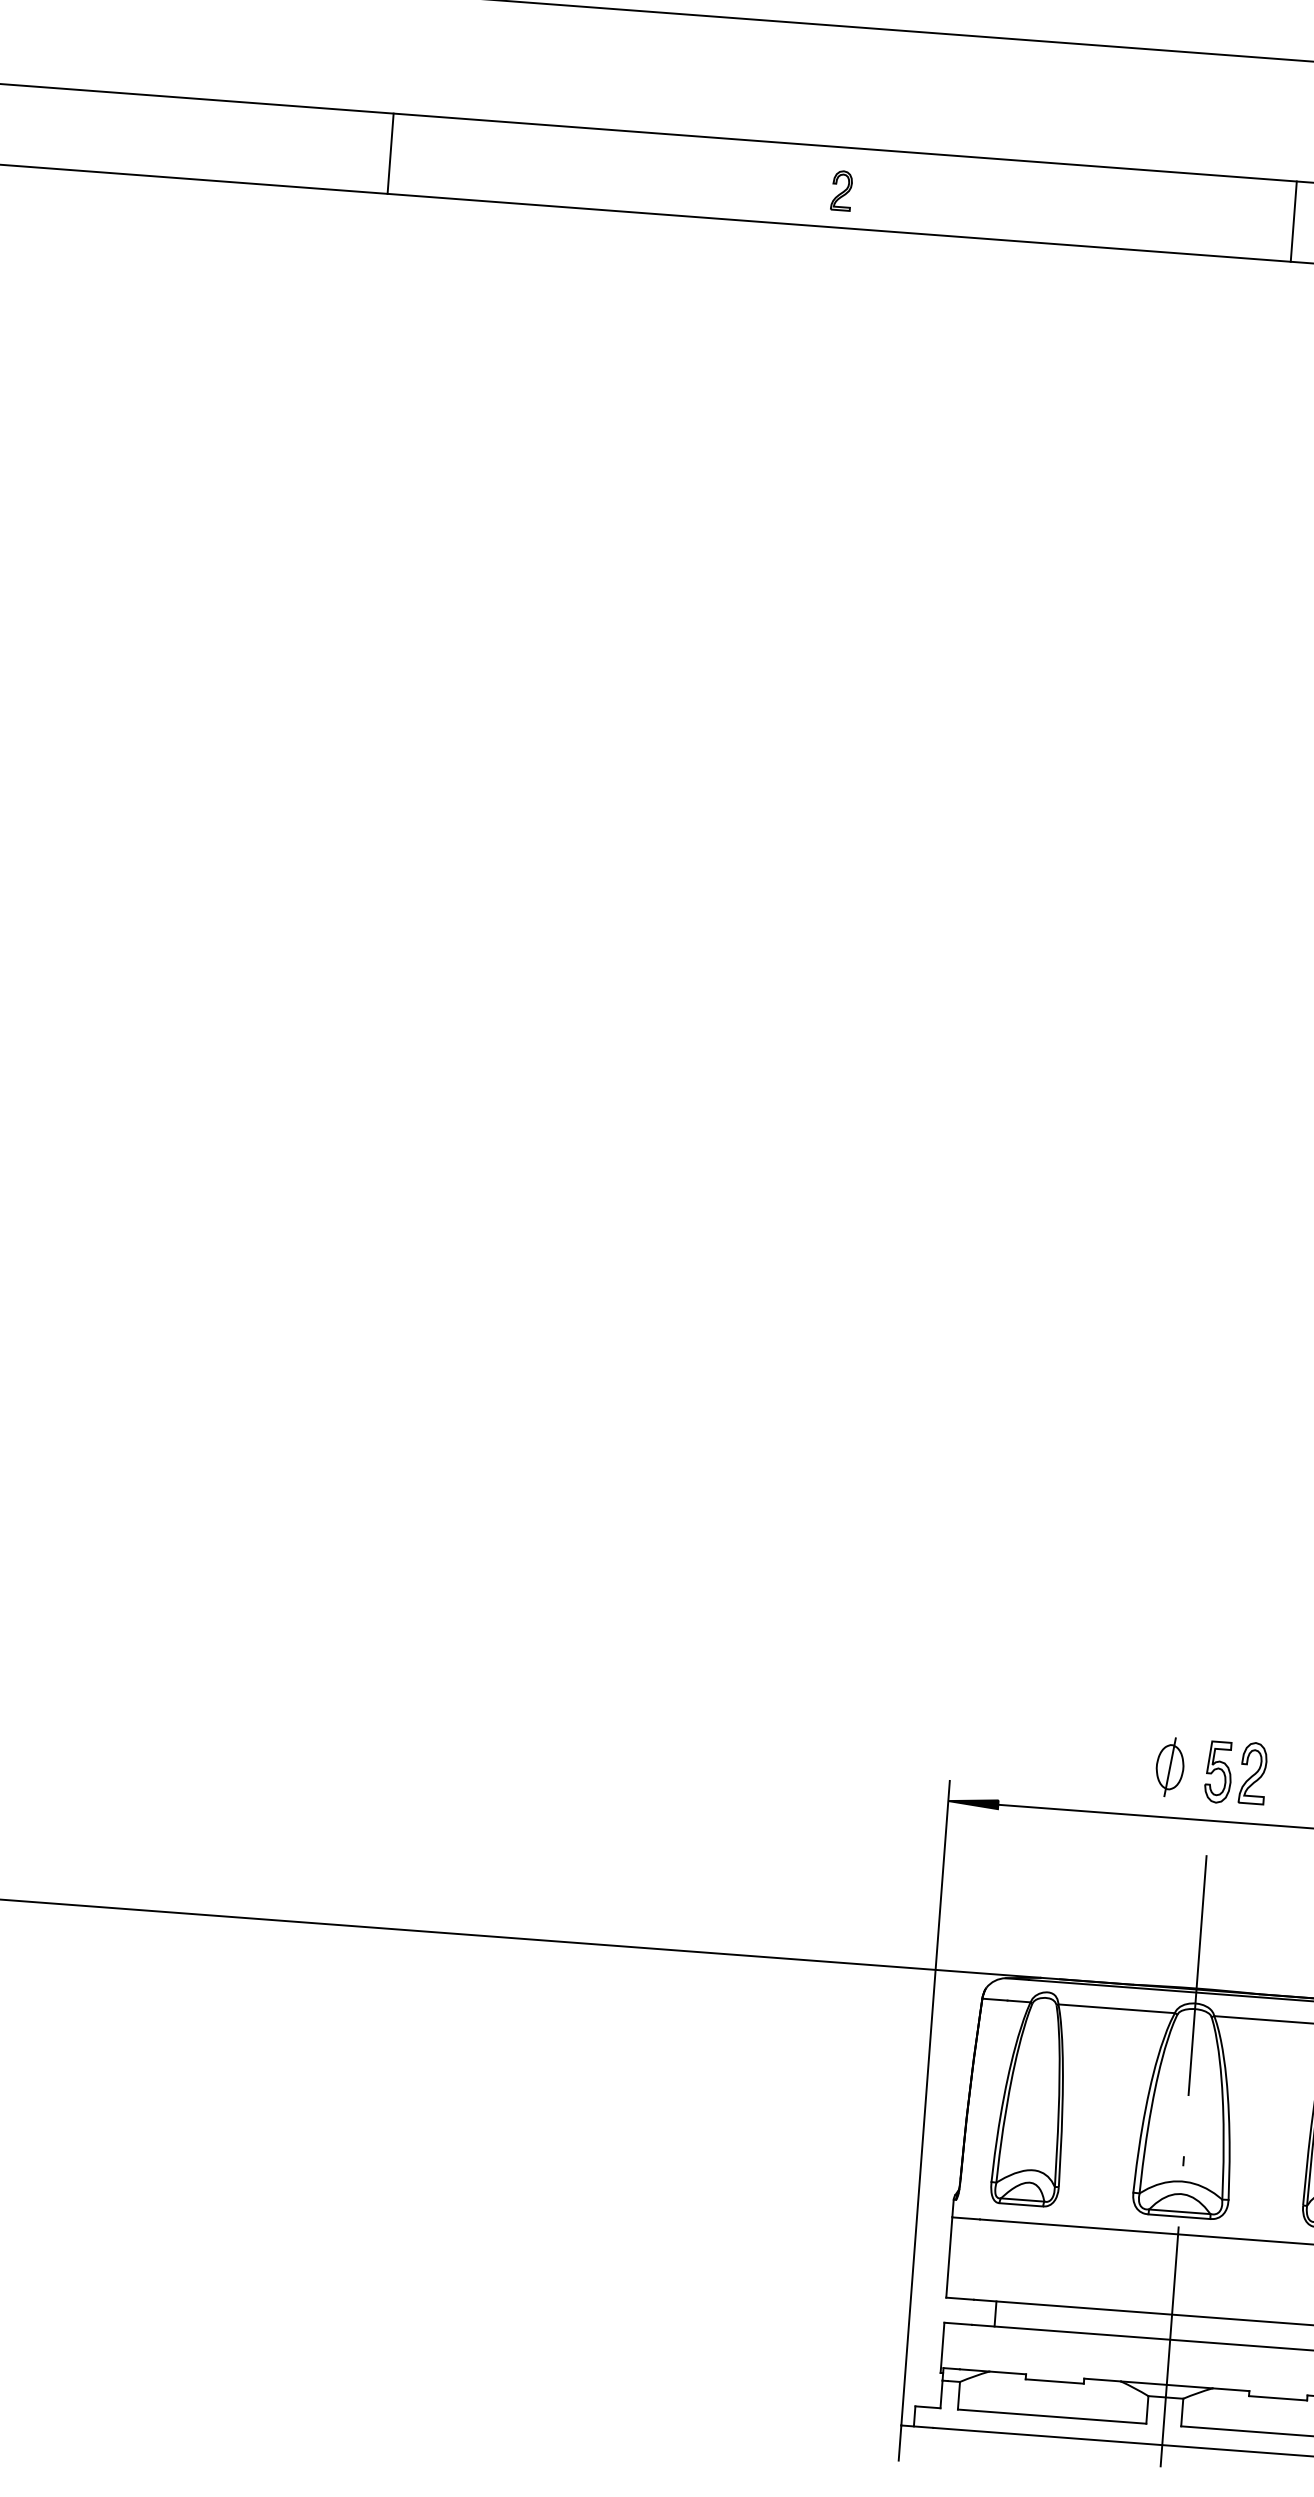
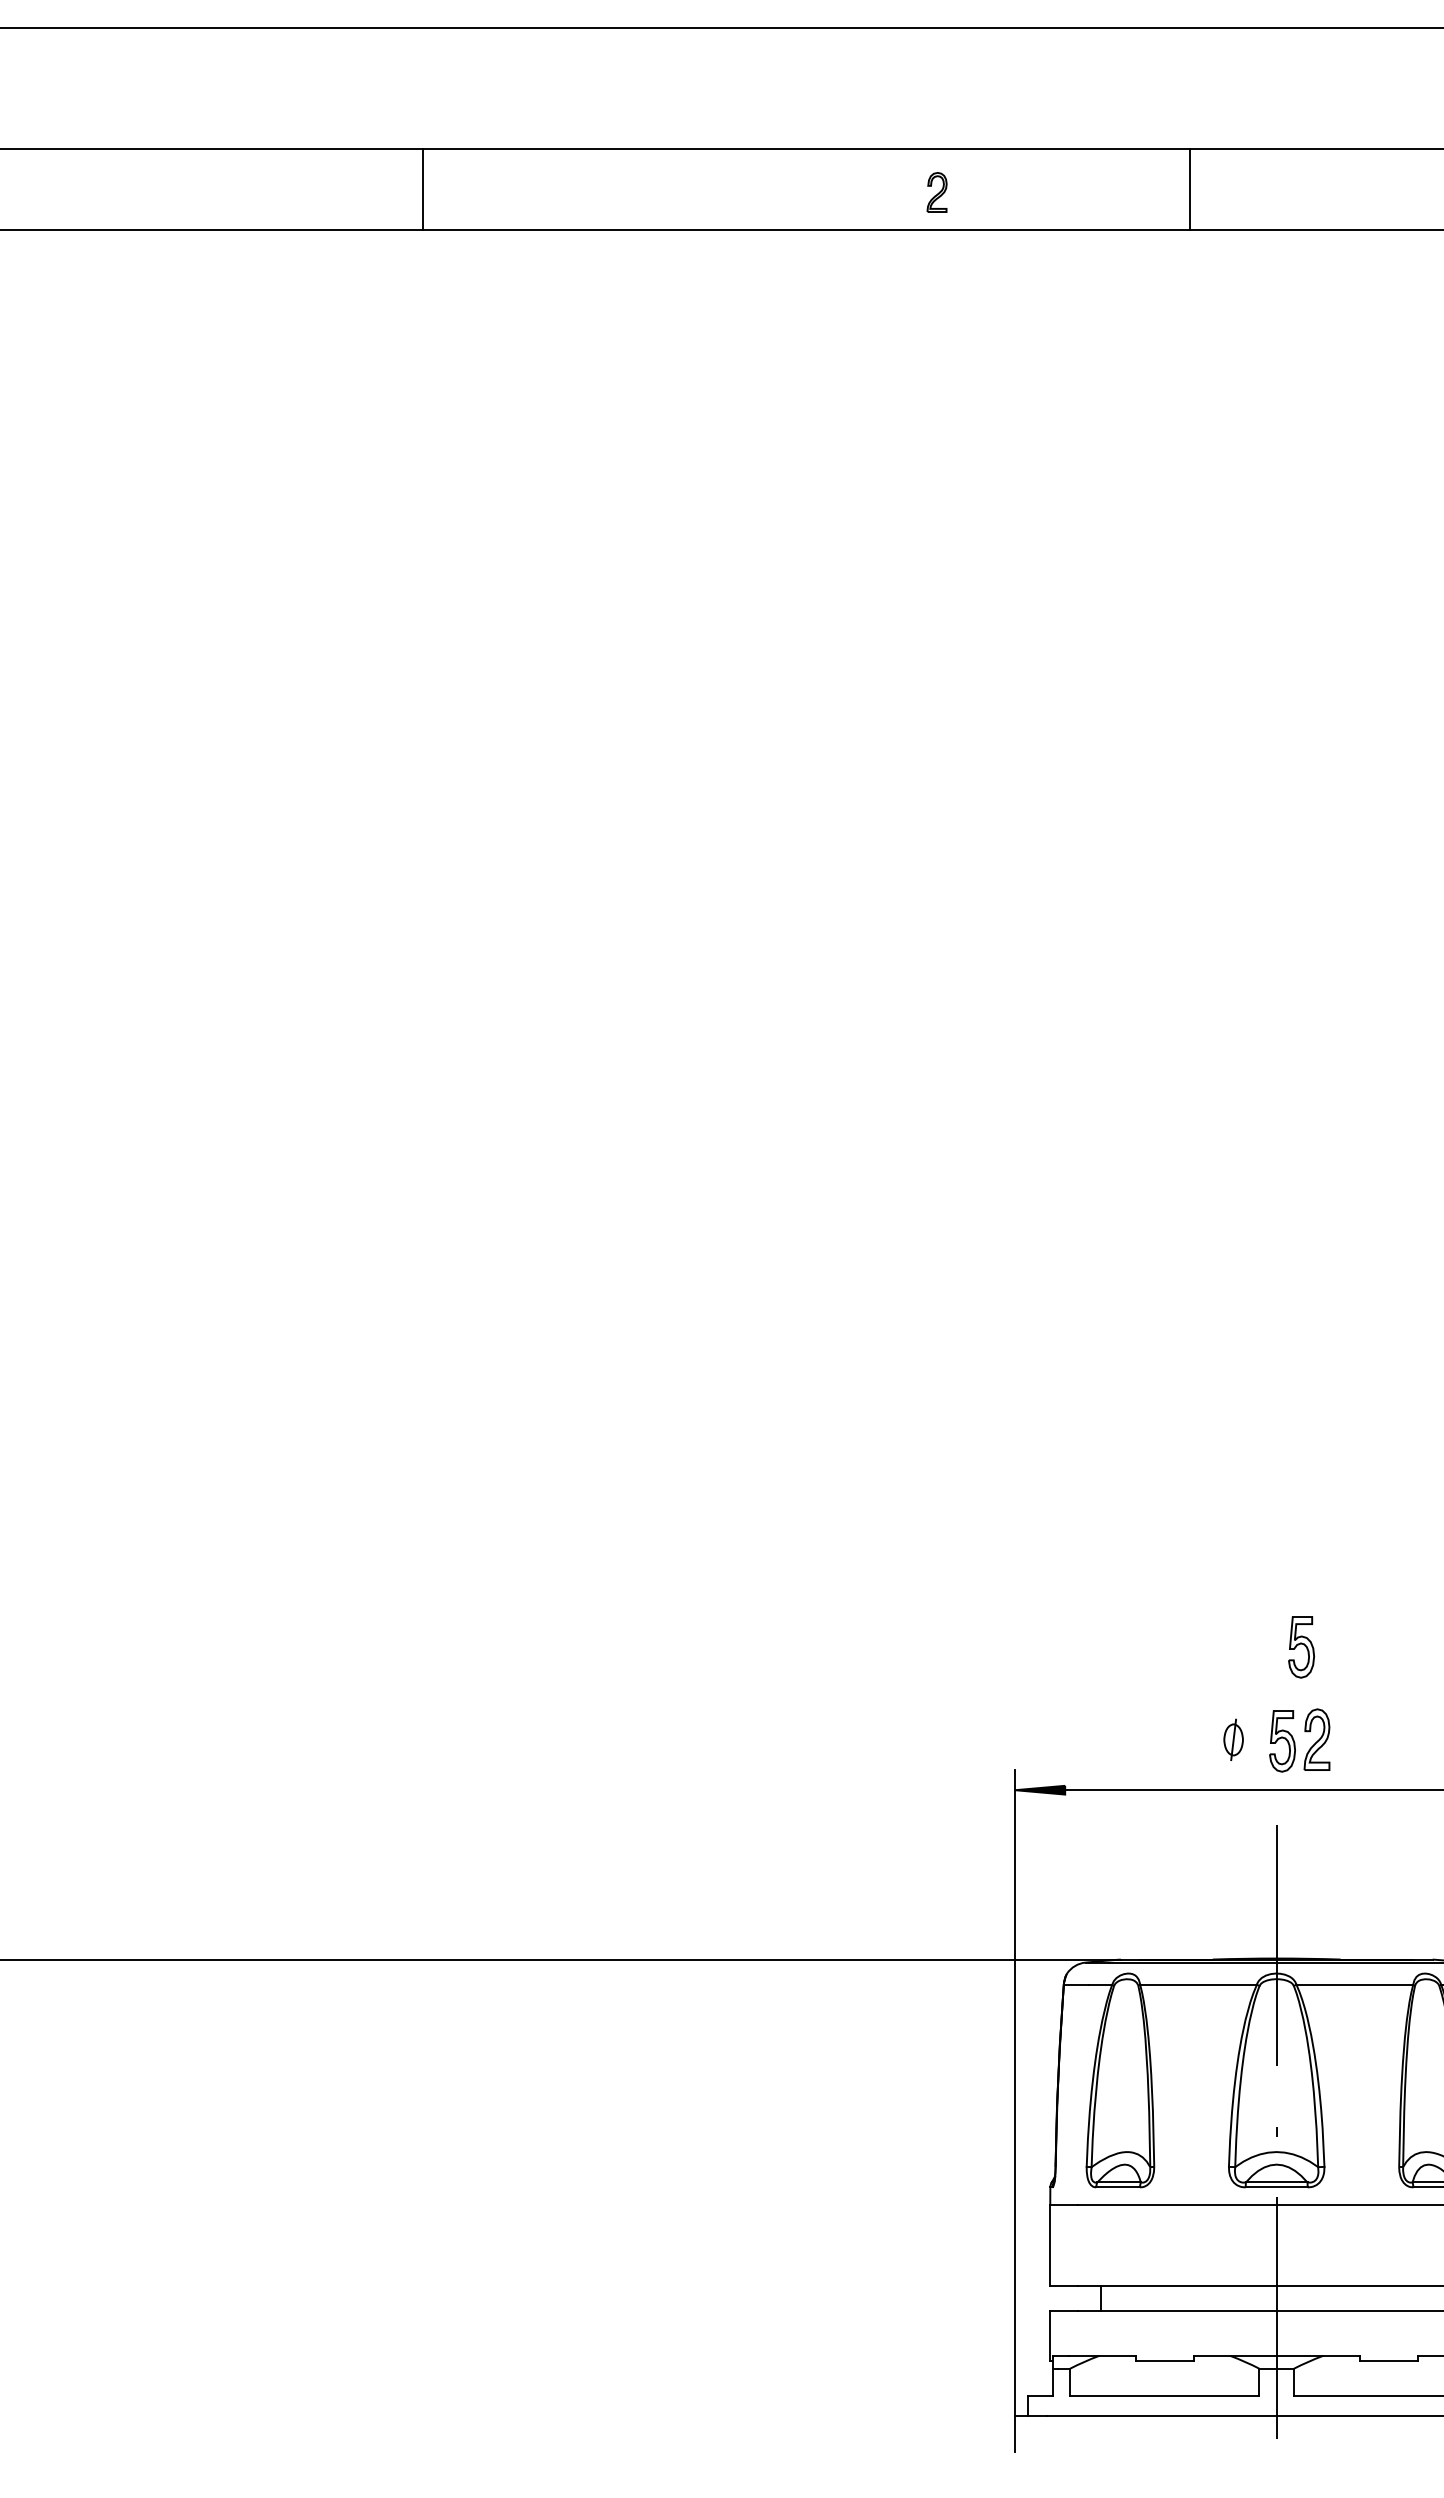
line: (390, 153) -> (423, 189), moved
part: (841, 190) -> (936, 192), moved
line: (1294, 221) -> (1190, 189), moved
part: (1244, 1680) -> (1301, 1647), added
part: (1169, 1766) -> (1233, 1739), size x0.7

